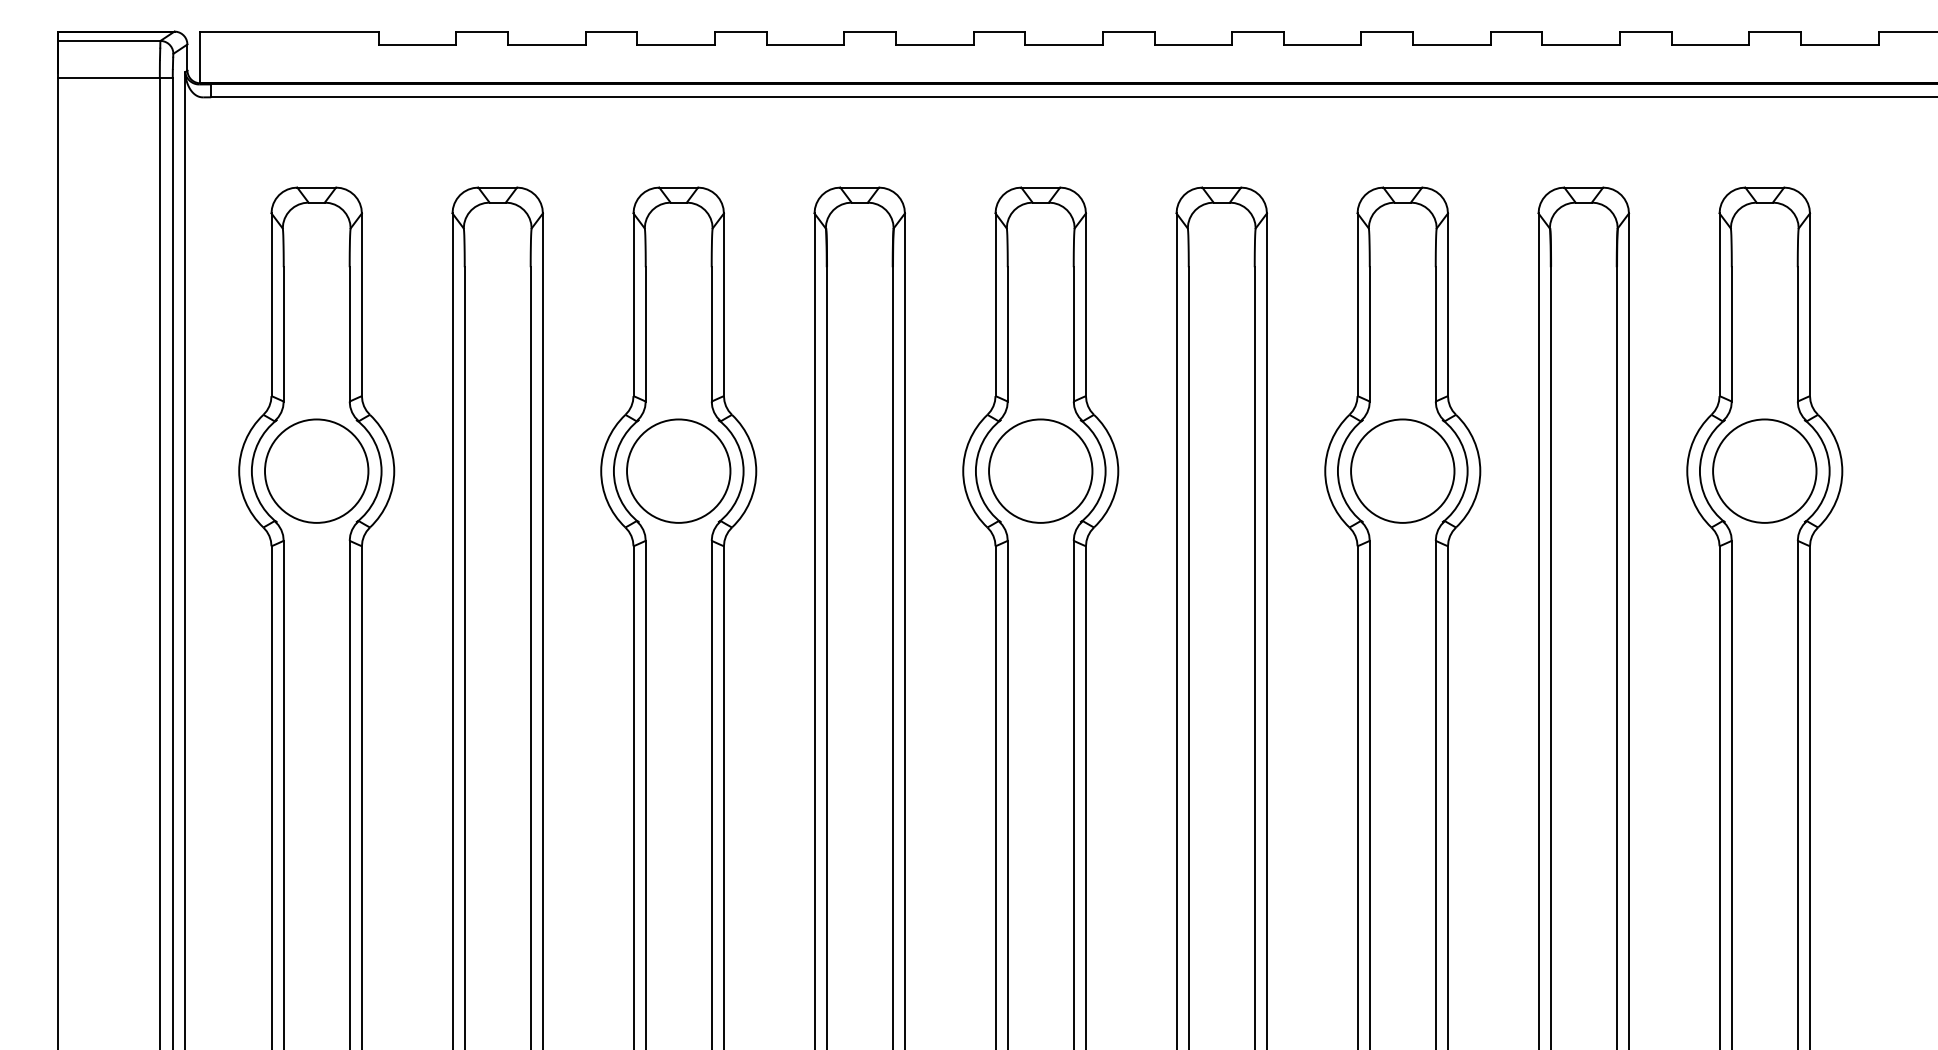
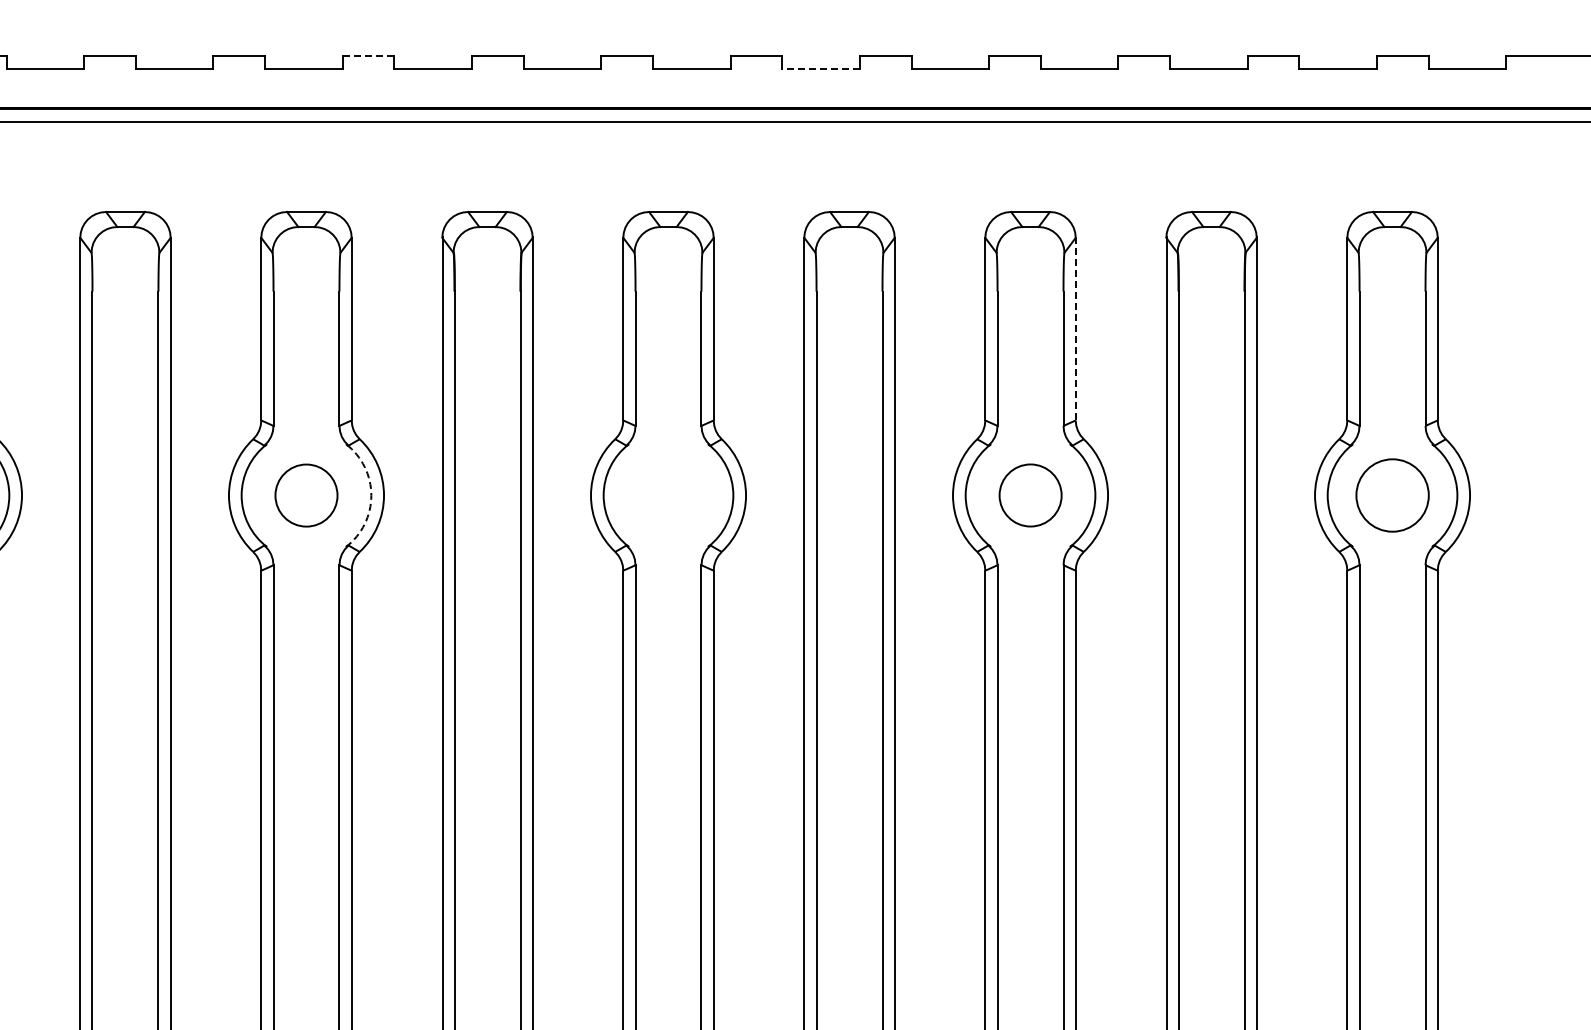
line: (740, 31) -> (368, 55), solid -> dashed
line: (1193, 44) -> (821, 68), solid -> dashed
line: (1447, 304) -> (1075, 328), solid -> dashed
circle: (678, 470) -> (306, 494), size x0.6
circle: (1040, 470) -> (668, 494), removed
circle: (1402, 470) -> (1030, 494), size x0.6
circle: (1764, 470) -> (1392, 494), size x0.7
arc: (743, 471) -> (371, 495), solid -> dashed

